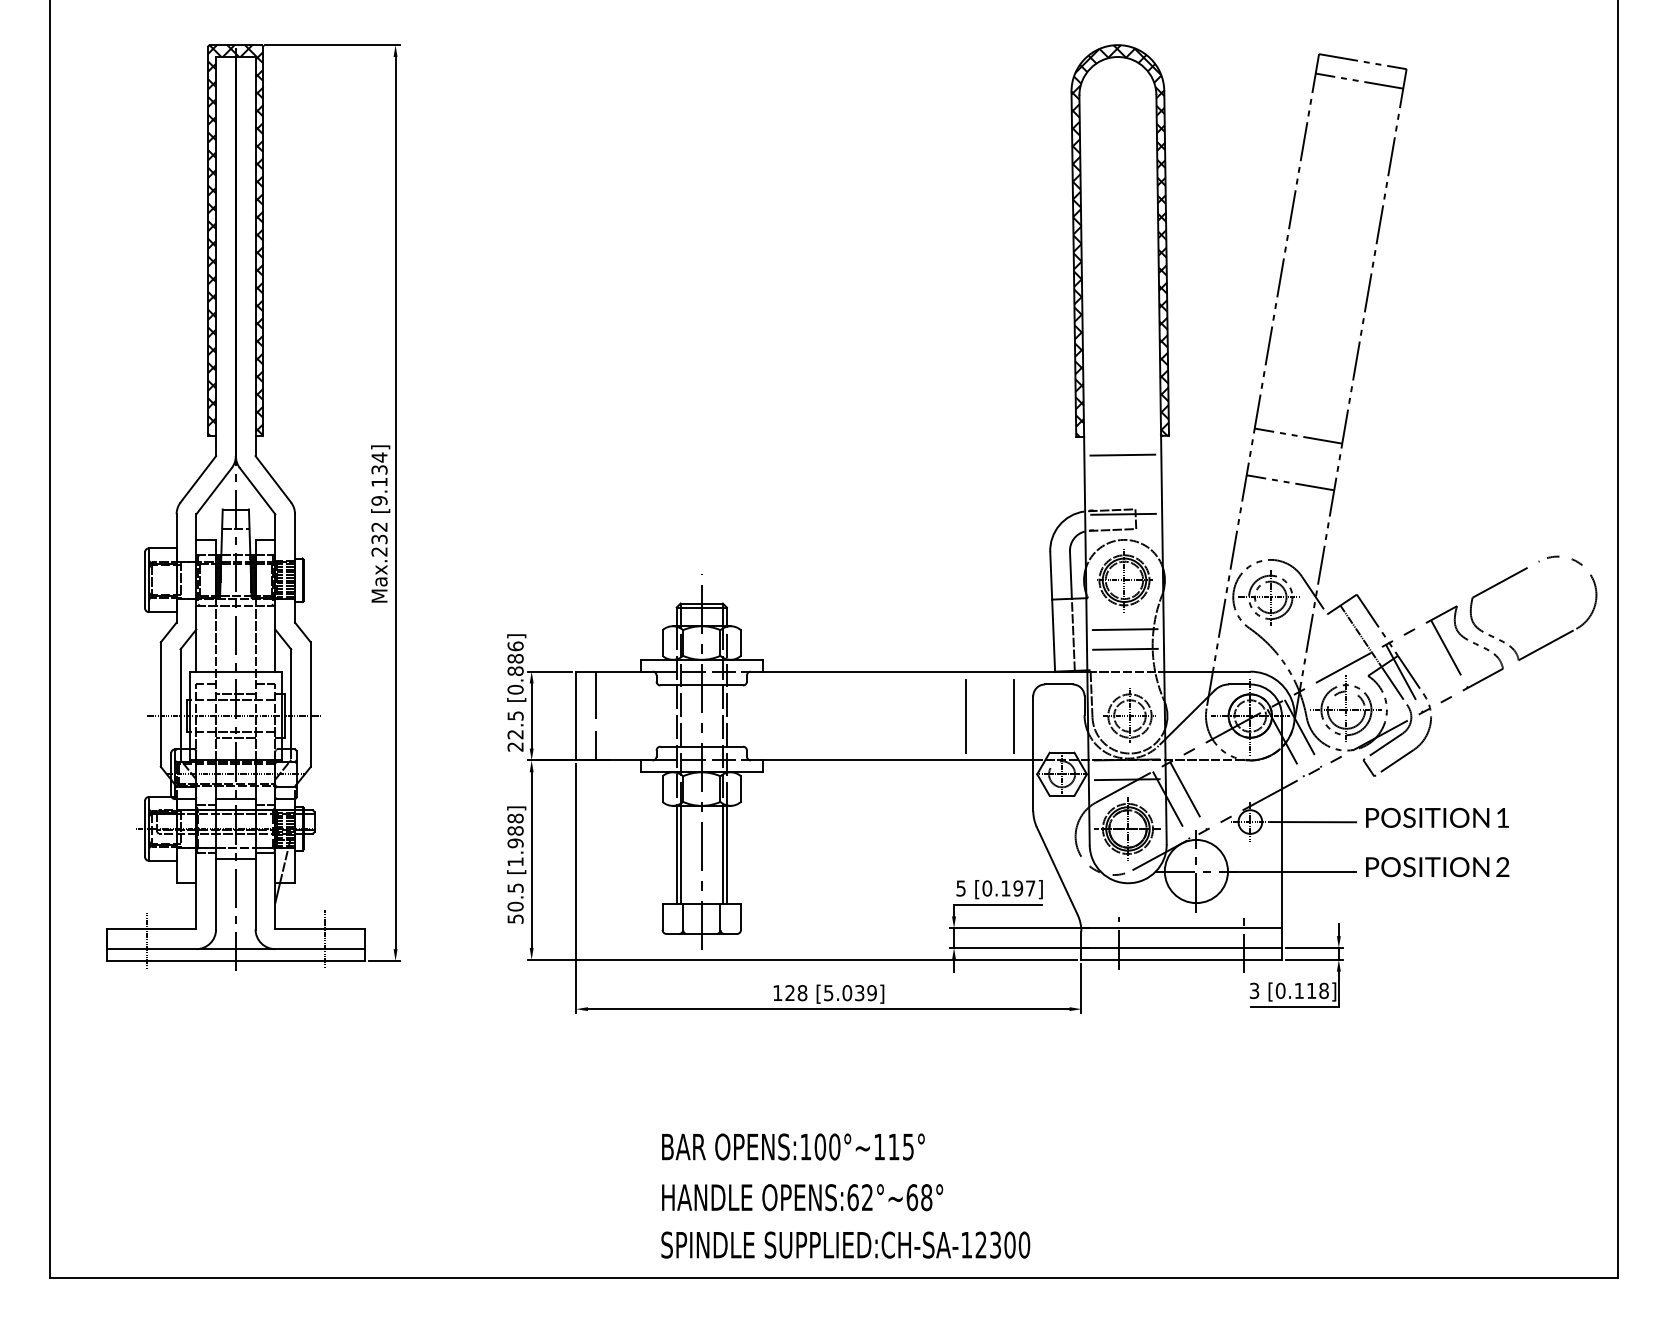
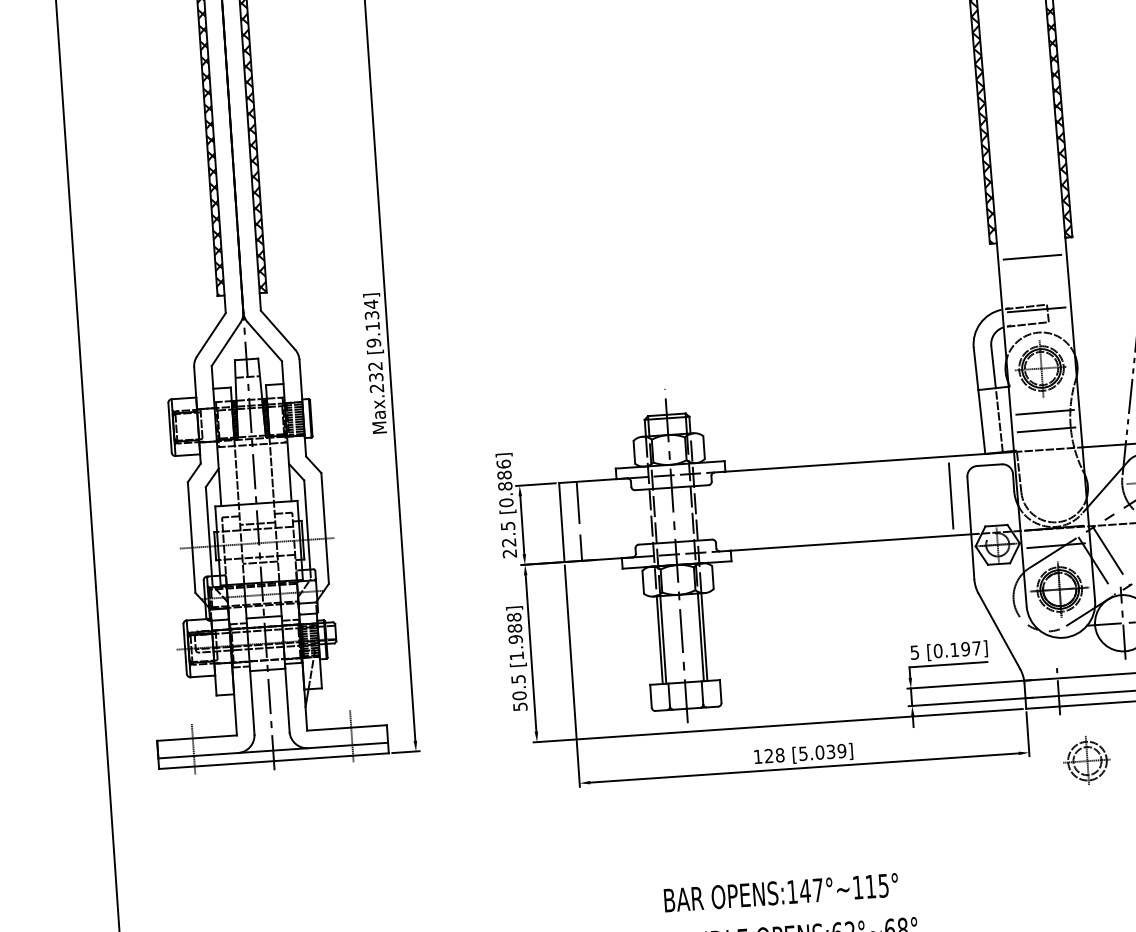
line: (966, 715) -> (909, 498), removed
part: (1129, 715) -> (1087, 760), moved
text: (827, 1146) -> (811, 890), OPENS:100°~115° -> OPENS:147°~115°

